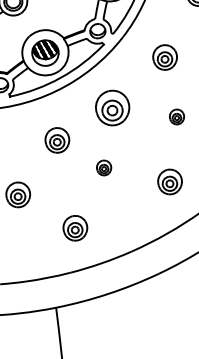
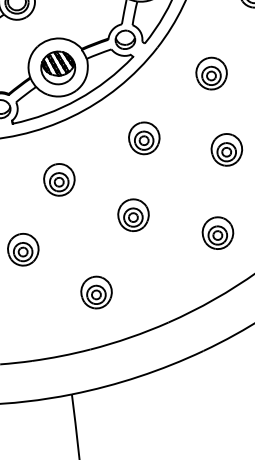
part: (112, 107) -> (144, 137), size x0.71
part: (176, 116) -> (226, 149), size x1.67
part: (57, 140) -> (59, 179), moved
part: (103, 167) -> (132, 214), size x1.67

